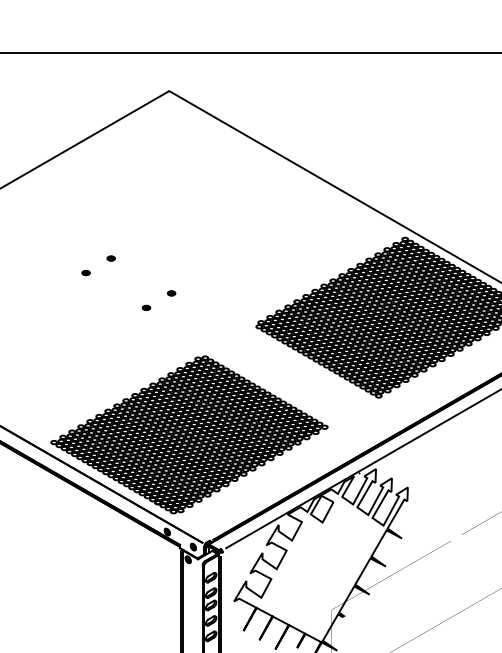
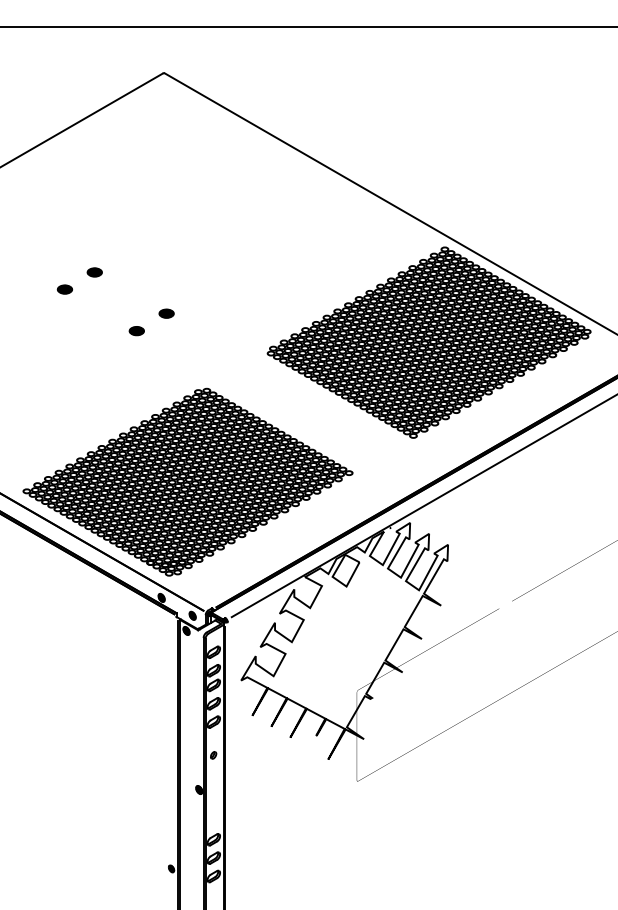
part: (110, 257) -> (94, 271), size x1.6
part: (85, 273) -> (64, 289), size x1.6
part: (171, 293) -> (166, 313), size x1.6
part: (146, 307) -> (136, 330), size x1.6

